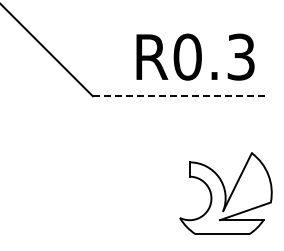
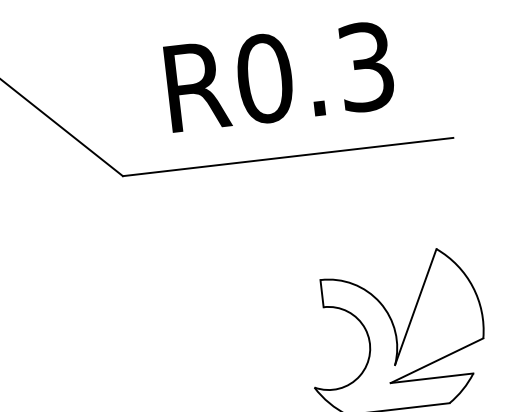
text: (195, 56) -> (279, 75), moved
line: (180, 96) -> (288, 157), dashed -> solid

